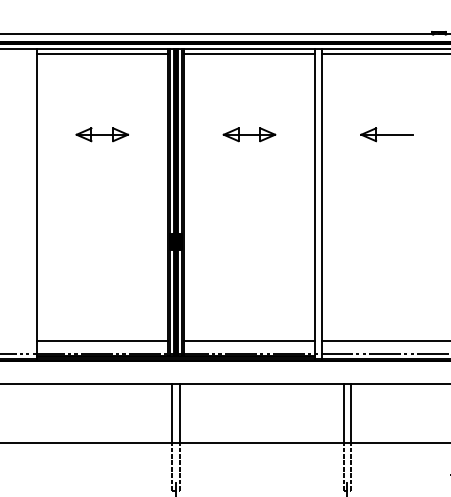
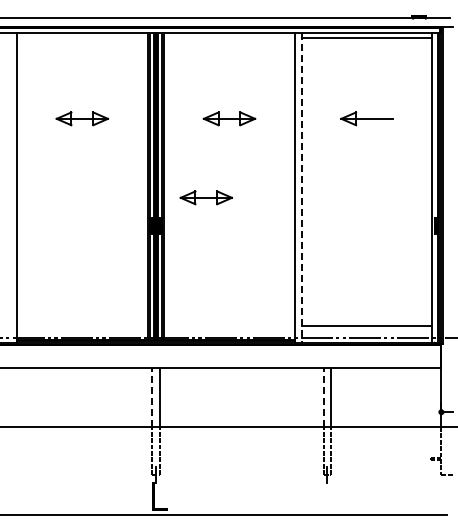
line: (102, 53) -> (82, 37), removed
line: (249, 53) -> (229, 37), removed
line: (321, 203) -> (301, 187), solid -> dashed
part: (225, 213) -> (205, 197), added
line: (102, 341) -> (82, 325), removed
line: (249, 341) -> (229, 325), removed
line: (172, 412) -> (152, 396), solid -> dashed
line: (343, 412) -> (323, 396), solid -> dashed

